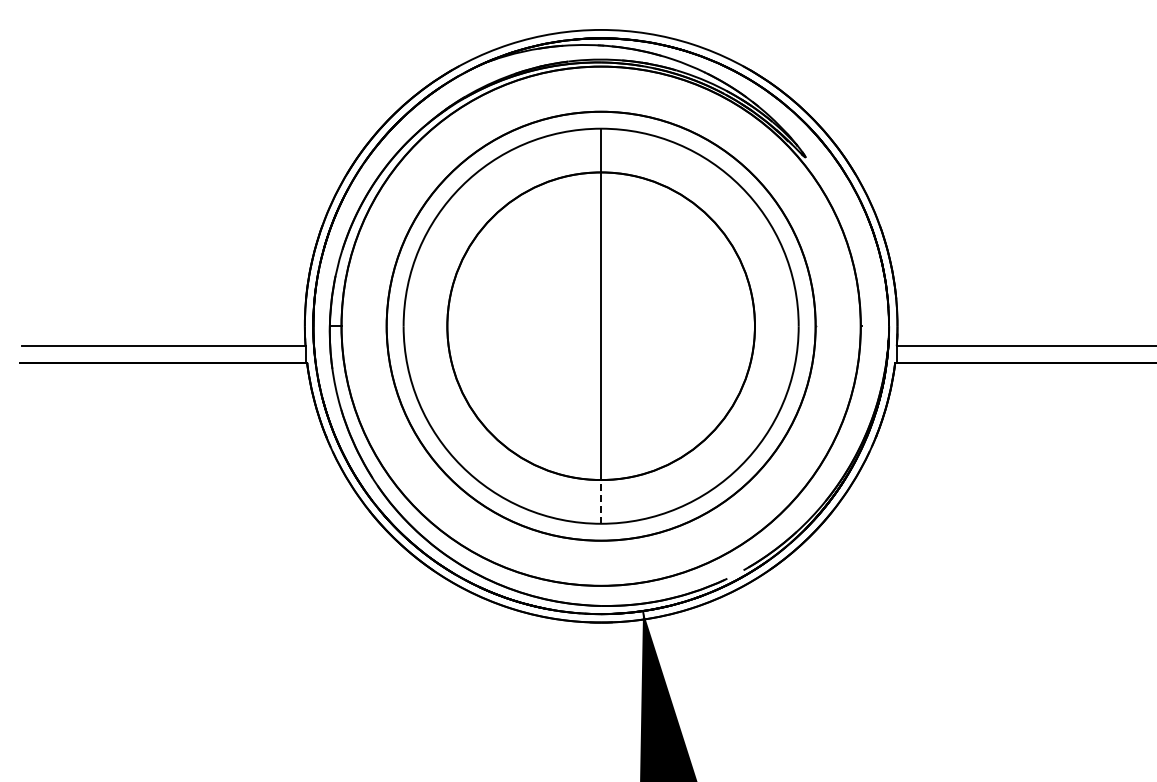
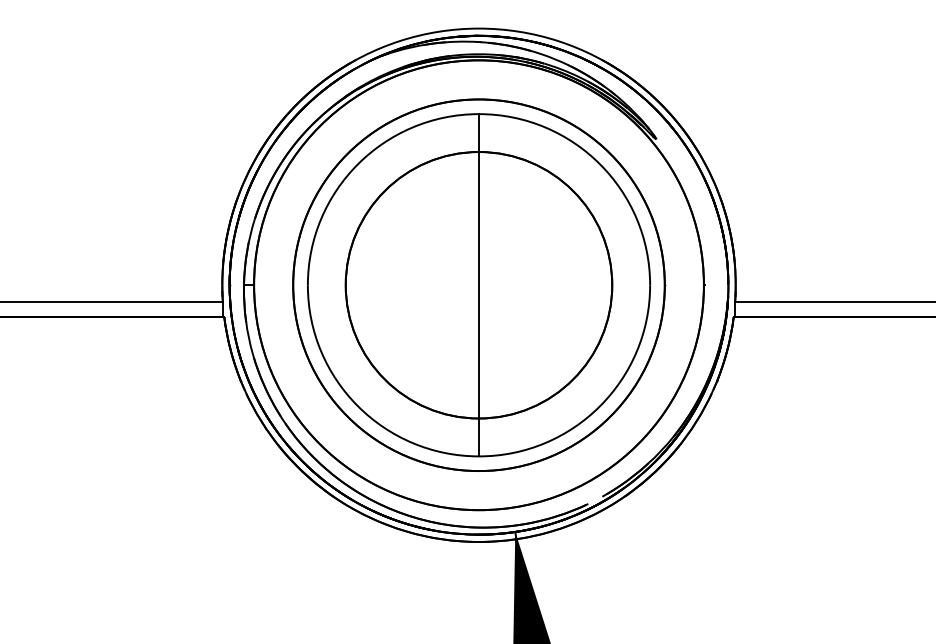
line: (601, 501) -> (479, 437), dashed -> solid

